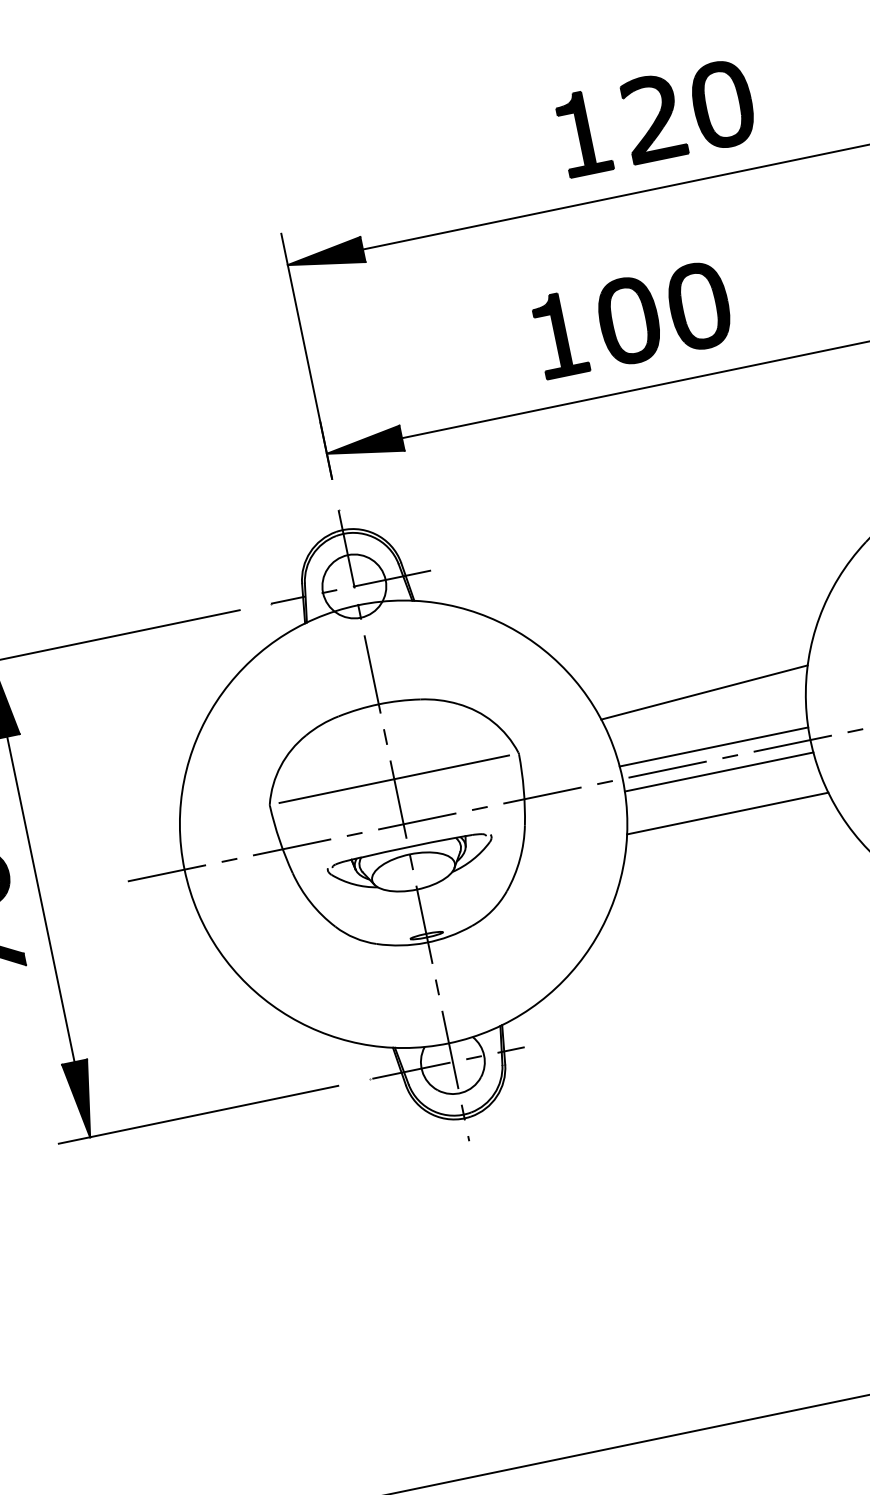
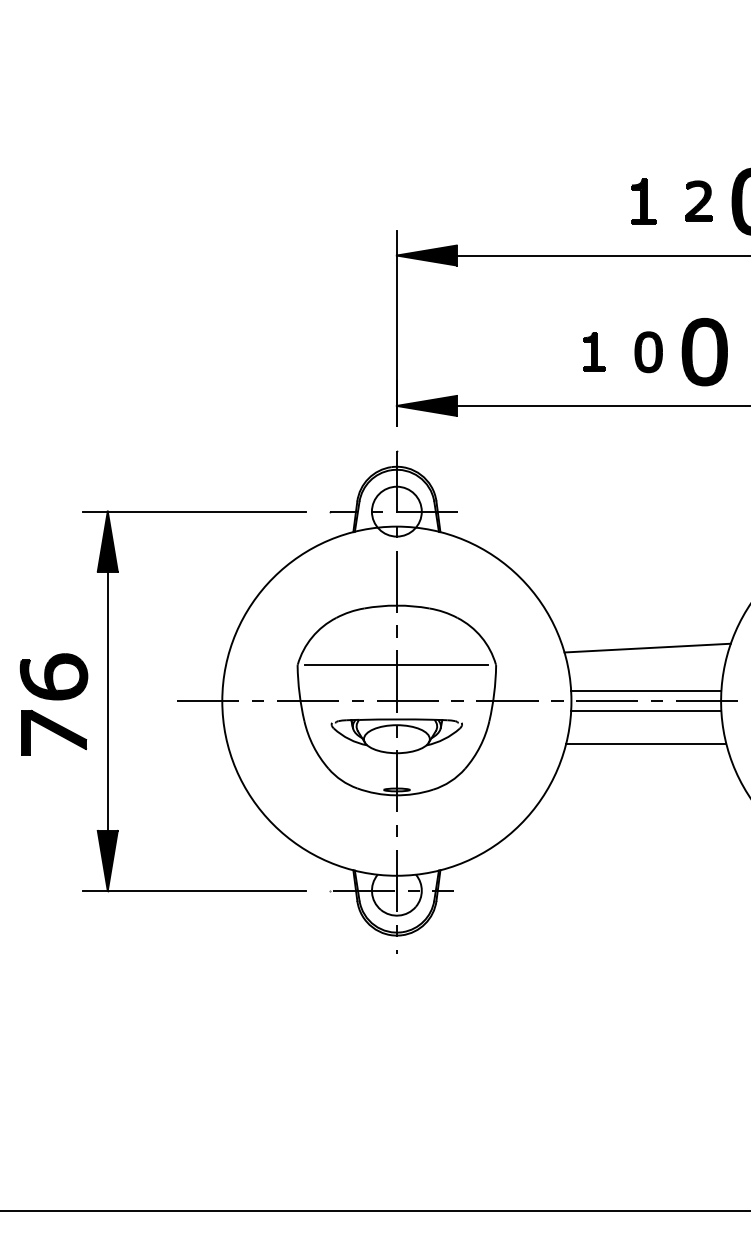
part: (653, 117) -> (699, 200), size x0.6
part: (583, 133) -> (643, 201), size x0.7
part: (628, 321) -> (648, 352), size x0.6
part: (560, 334) -> (594, 351), size x0.6

